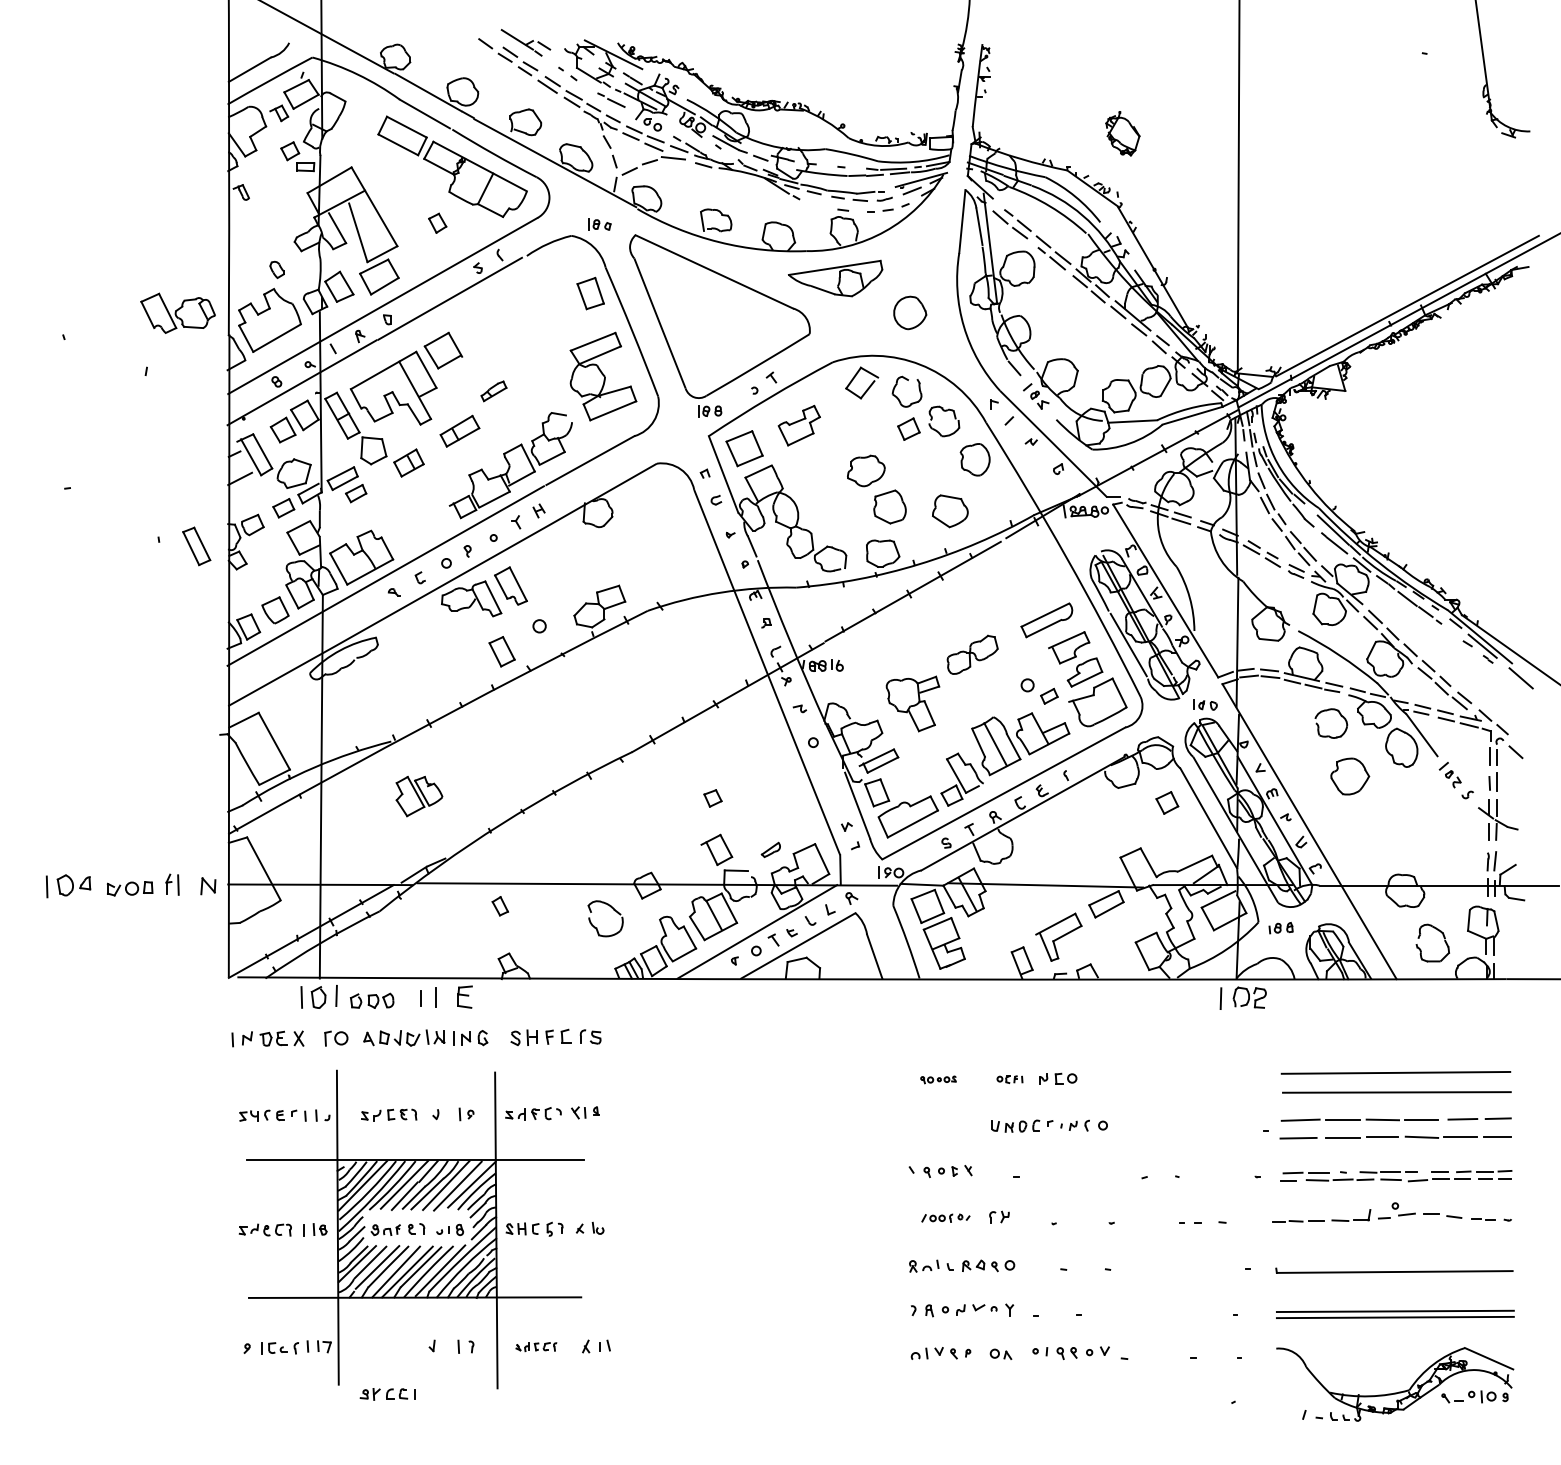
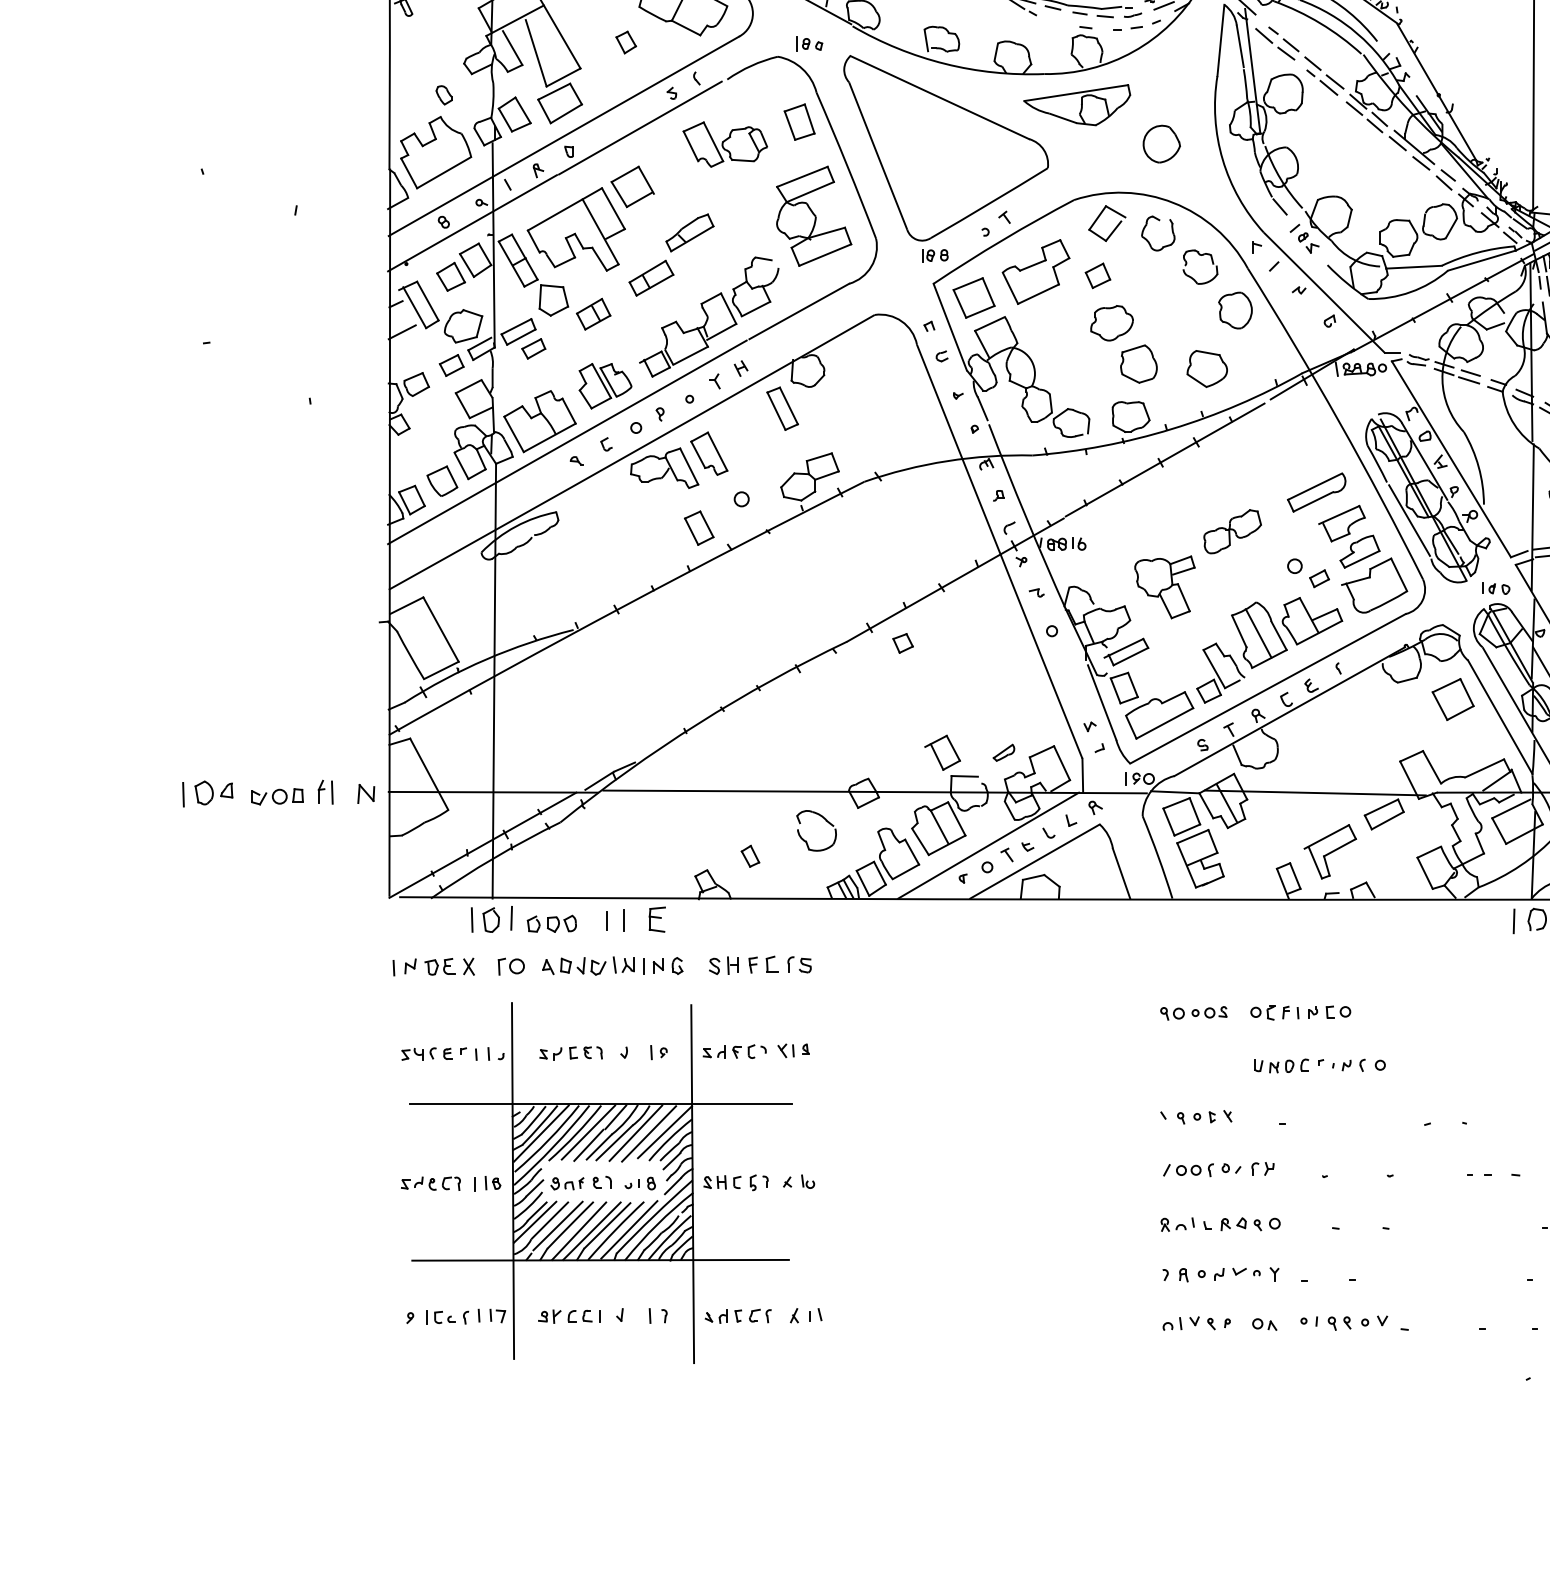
part: (177, 312) -> (724, 143), moved
part: (493, 391) -> (689, 233), size x1.67
part: (799, 425) -> (1036, 271), size x1.43
part: (908, 428) -> (1097, 275), moved
part: (196, 546) -> (782, 408), moved
part: (419, 796) -> (605, 386), moved
part: (712, 798) -> (902, 643), moved
part: (1167, 802) -> (1453, 699), size x1.67
part: (500, 906) -> (750, 856), moved
part: (938, 1079) -> (1193, 1013), size x1.67
part: (1009, 1079) -> (1274, 1013), size x1.67
part: (945, 1218) -> (1201, 1170), size x1.43
part: (536, 1346) -> (738, 1315), size x1.43
part: (387, 1394) -> (569, 1316), moved

